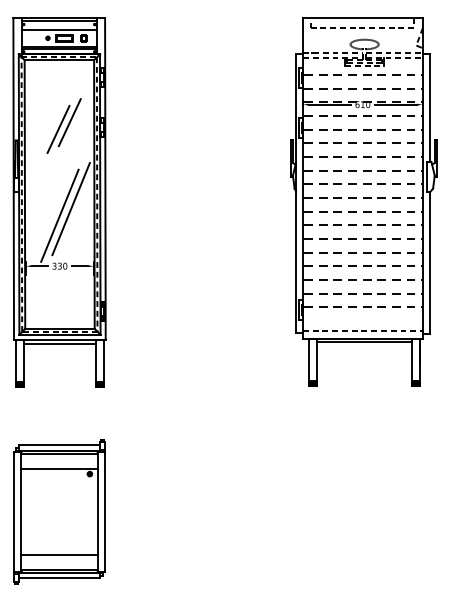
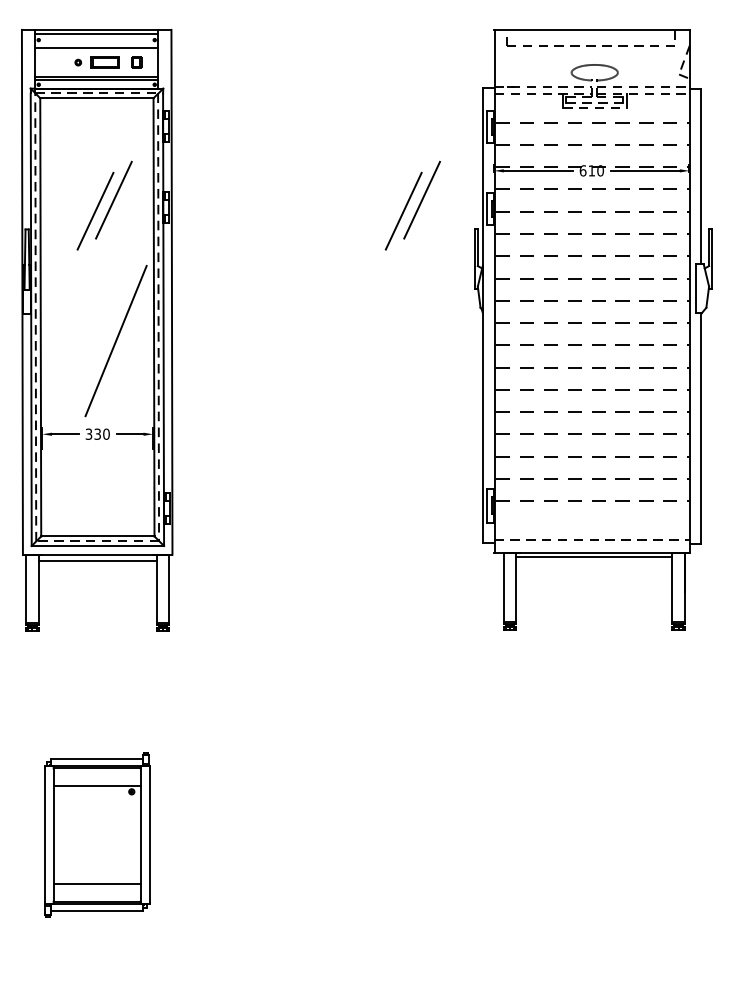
part: (252, 125) -> (411, 204), added
line: (59, 215) -> (97, 351), removed
part: (59, 511) -> (97, 834), size x0.7

